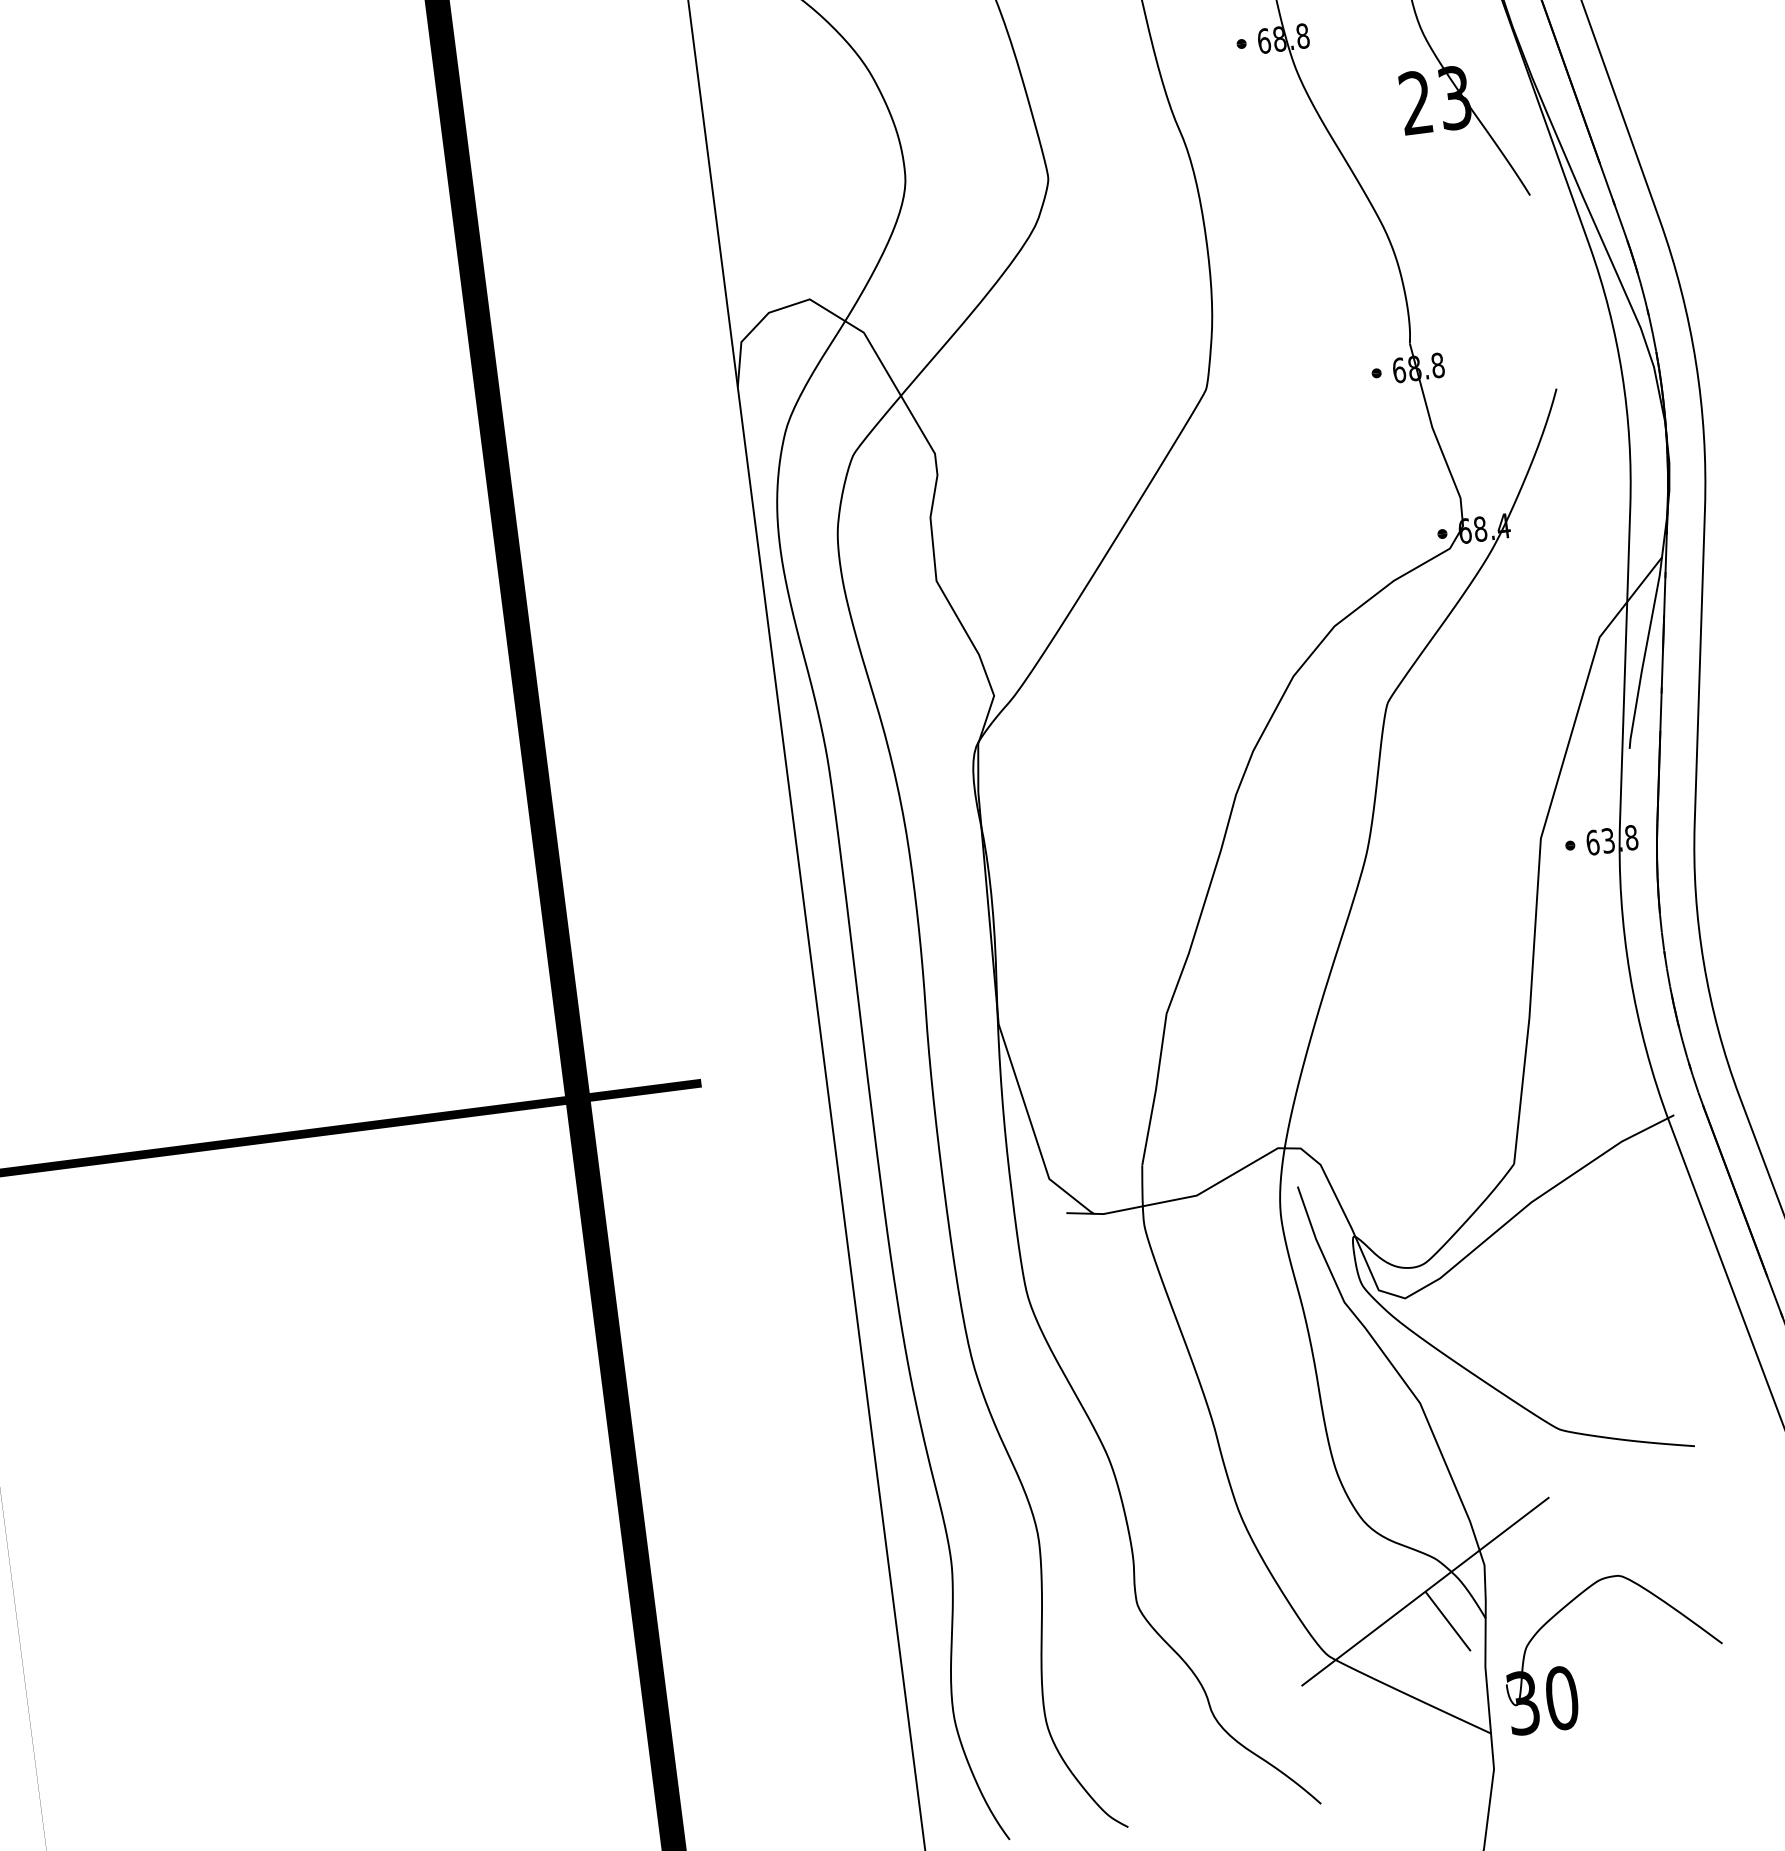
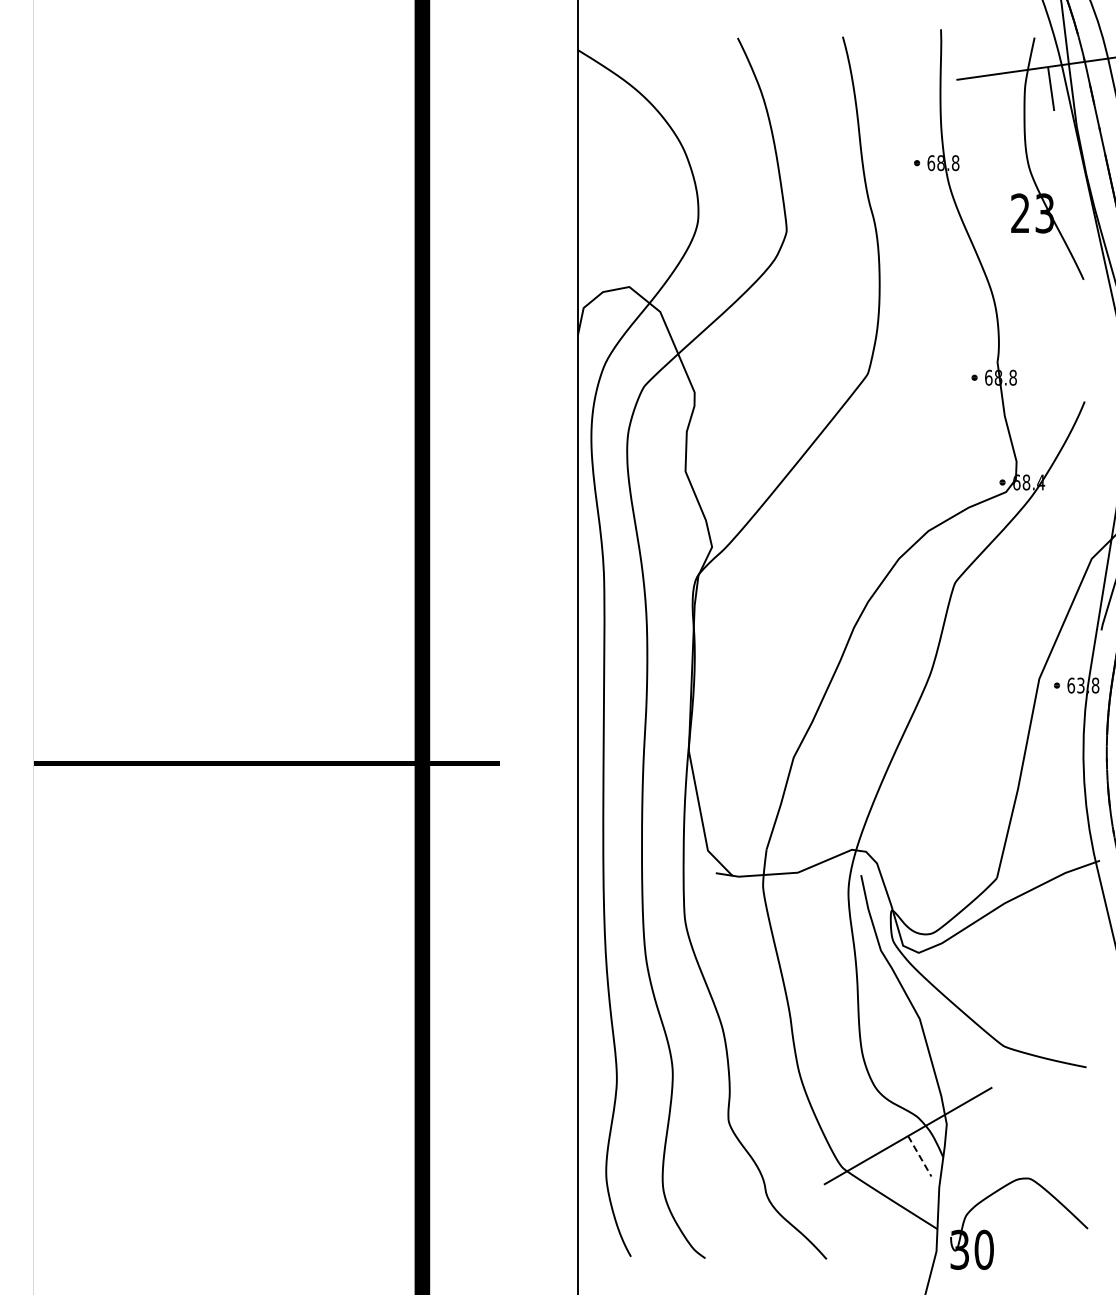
line: (1449, 1621) -> (920, 1156), solid -> dashed
part: (1572, 1675) -> (992, 1236), moved

